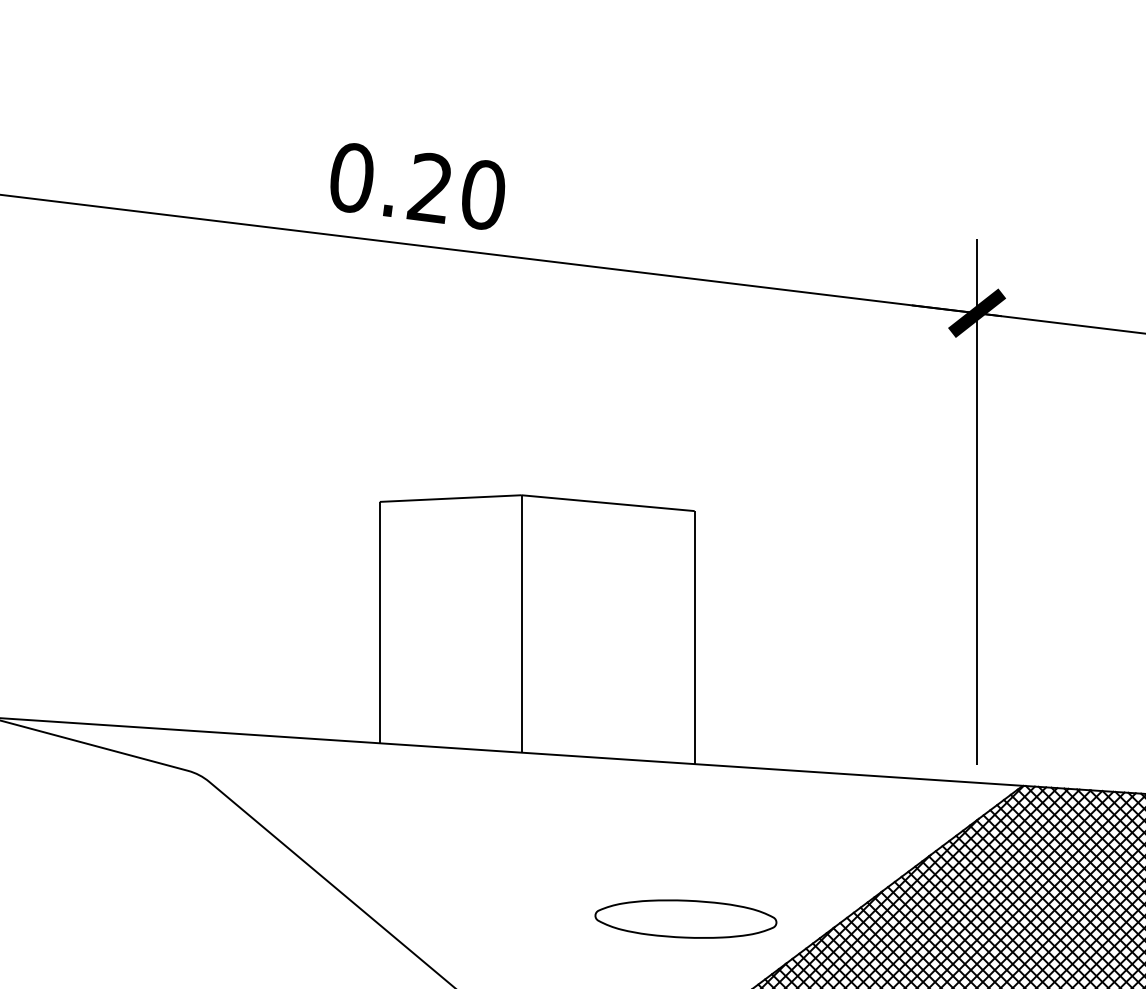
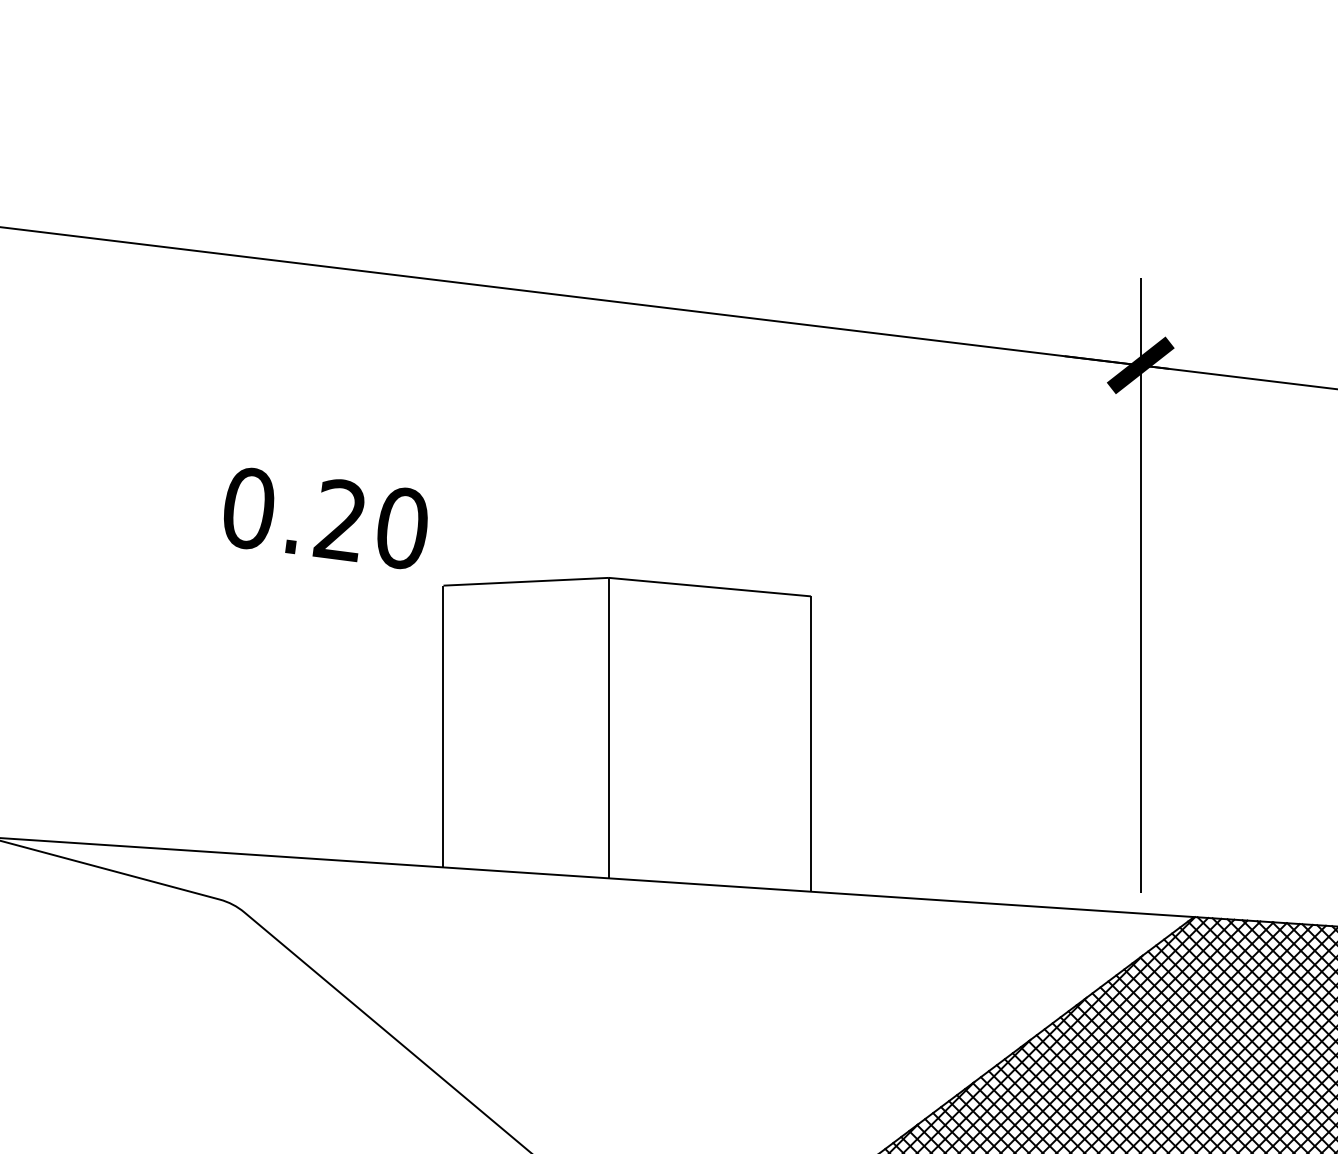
text: (417, 186) -> (325, 518), moved
part: (685, 918) -> (800, 1072), removed

